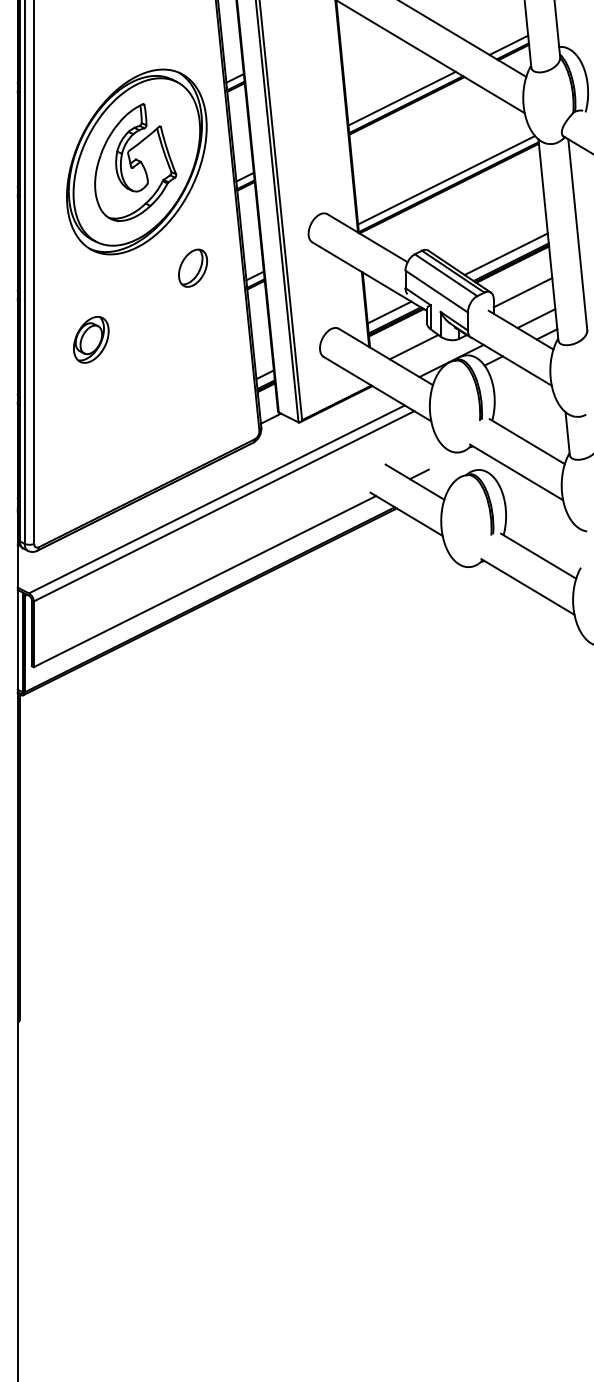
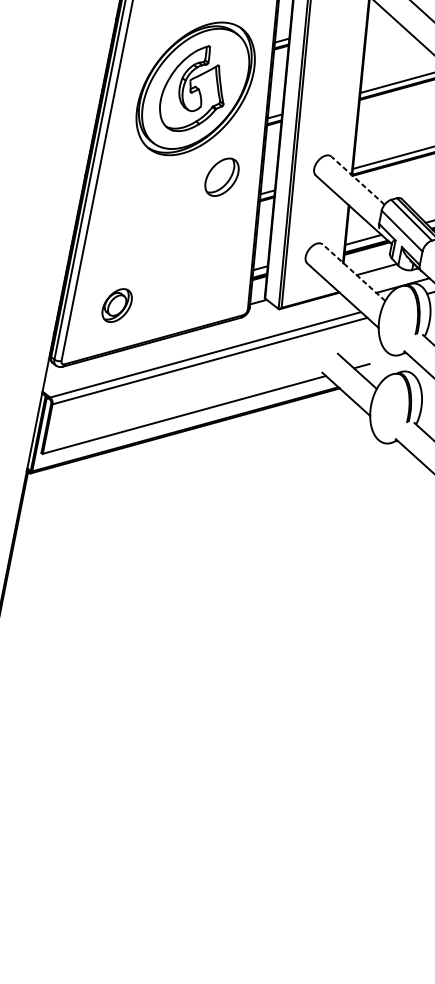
line: (367, 238) -> (357, 180), solid -> dashed
part: (193, 267) -> (222, 176), size x1.4
part: (91, 339) -> (117, 305), moved
line: (385, 357) -> (353, 273), solid -> dashed

